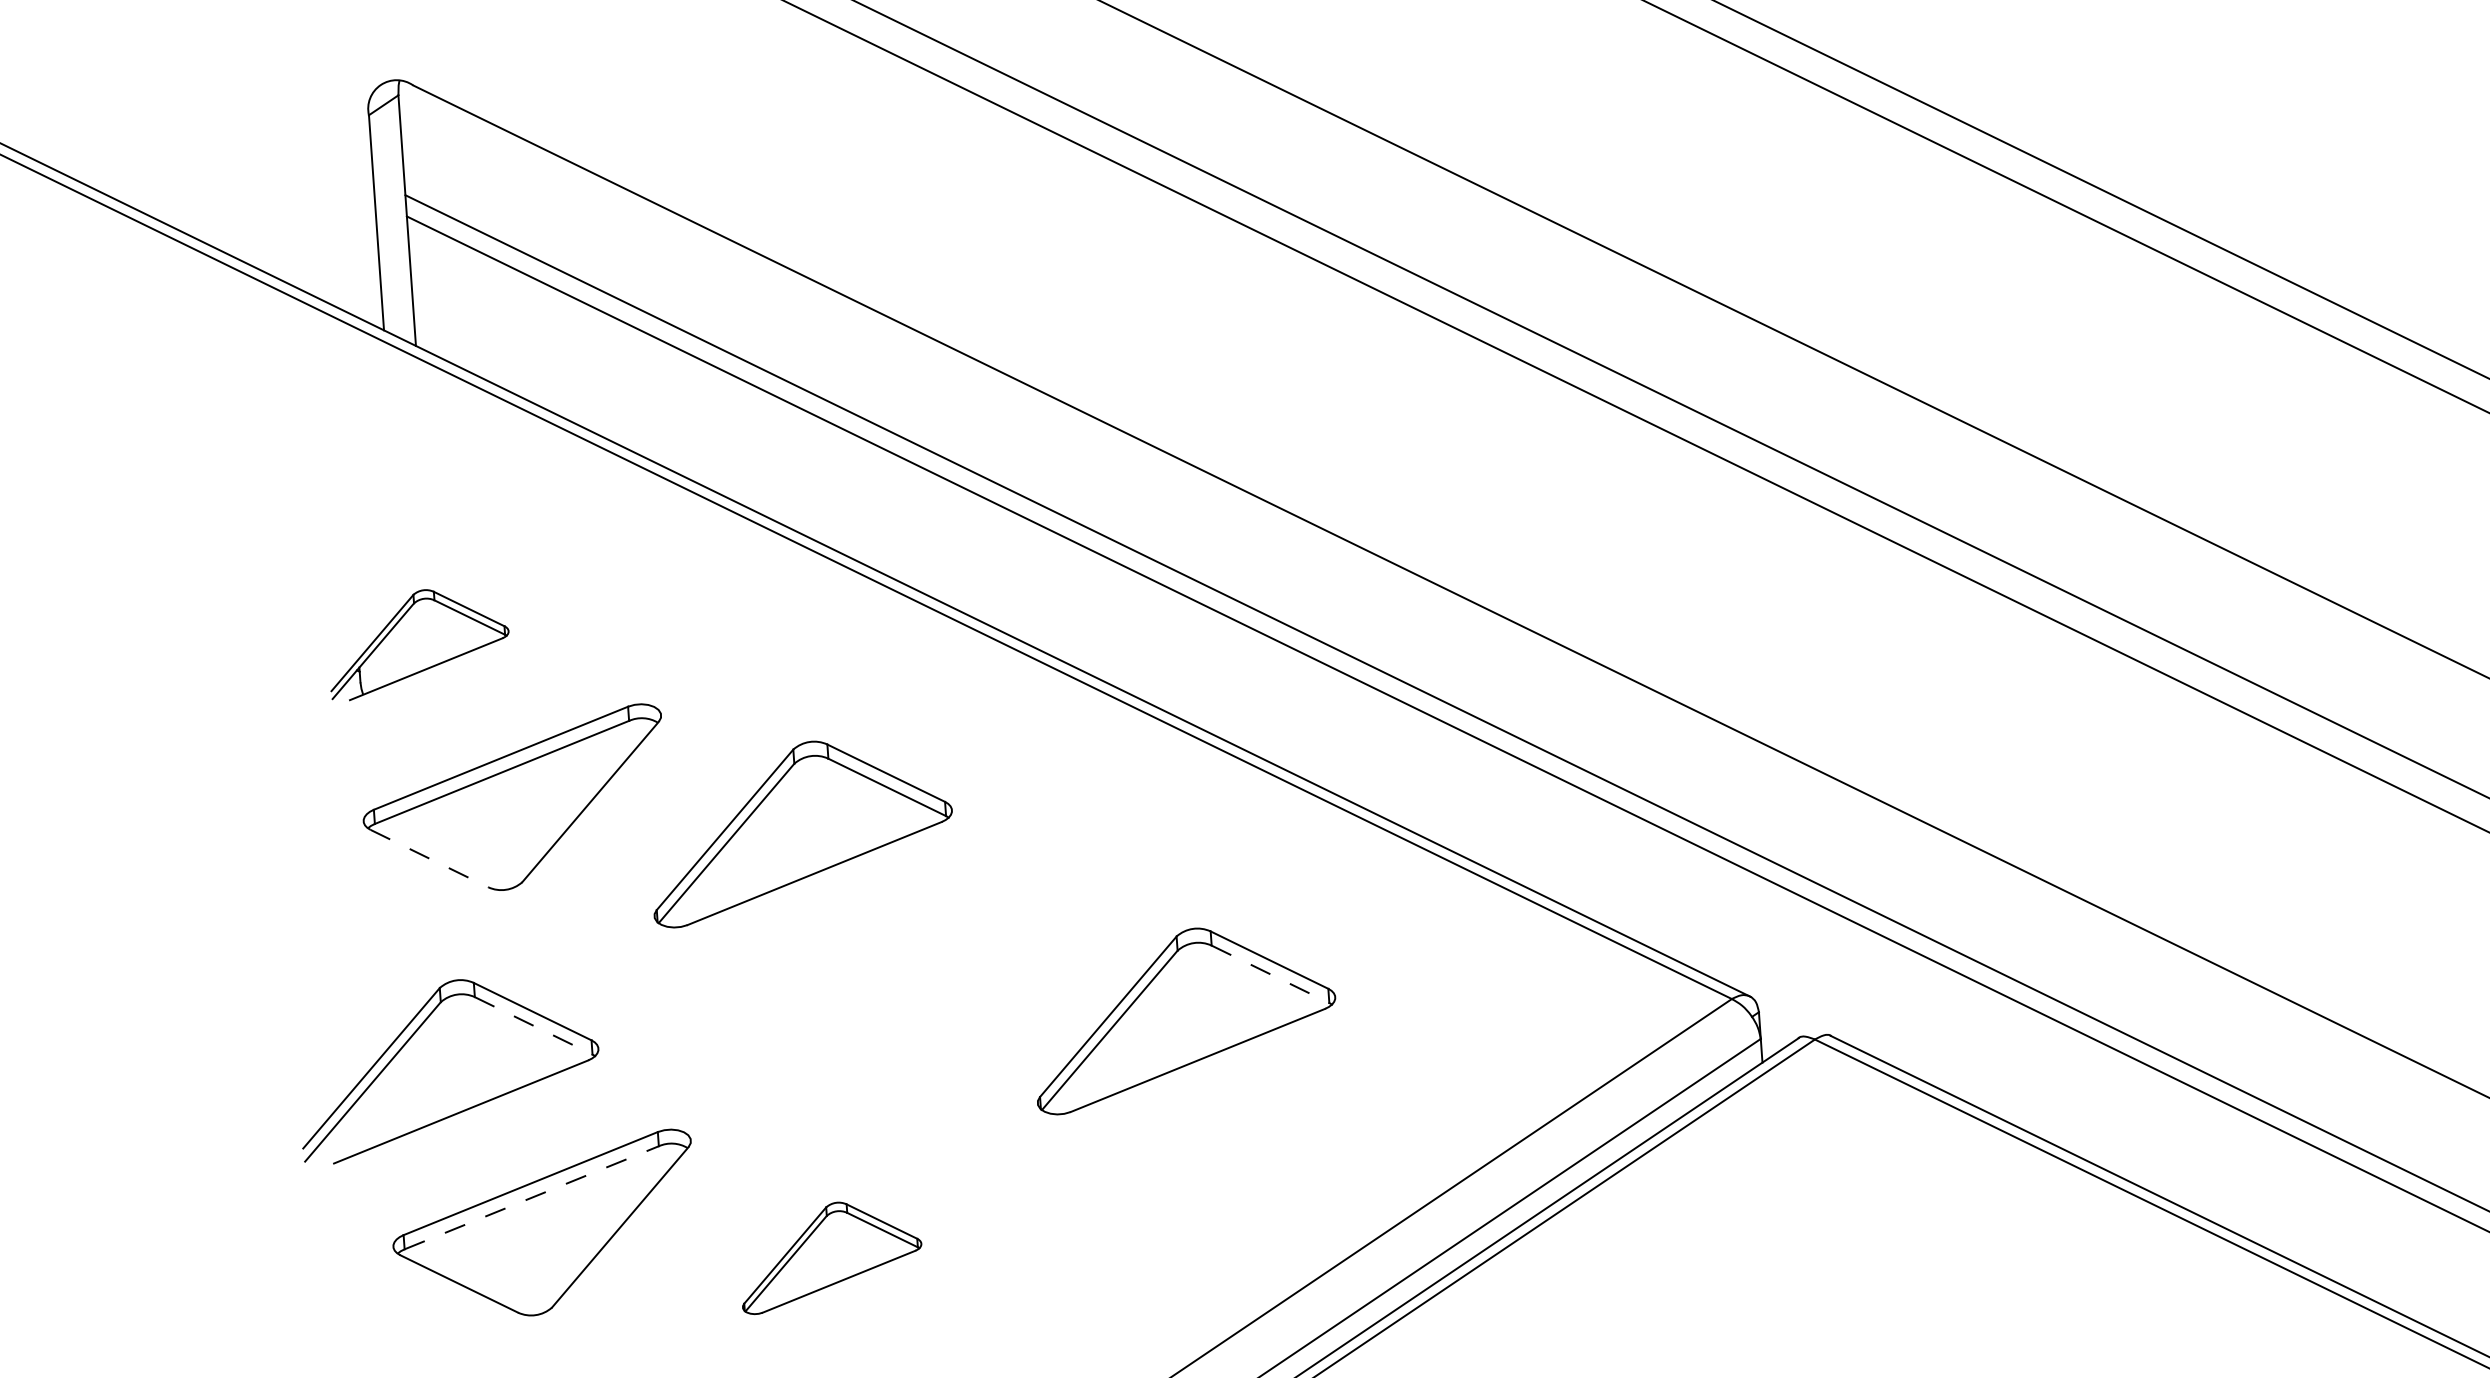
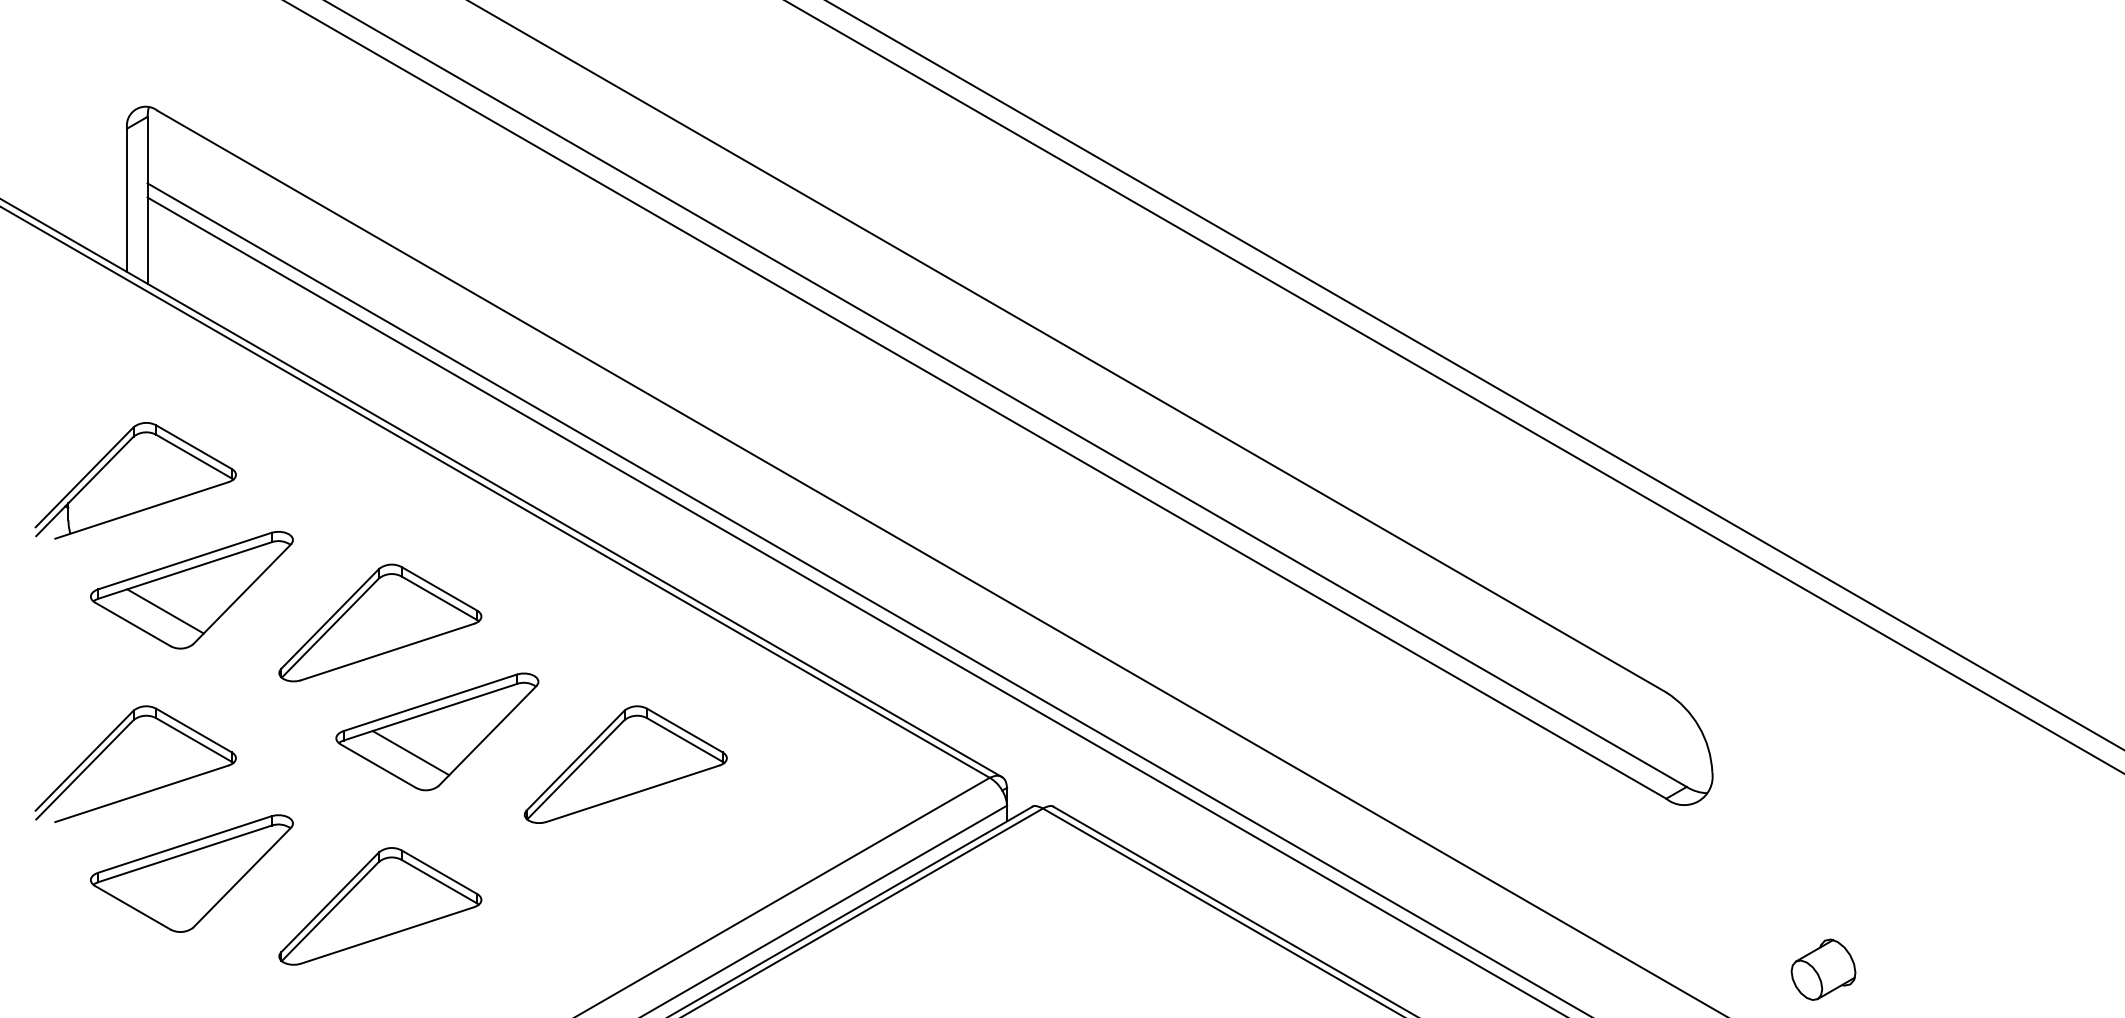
part: (418, 642) -> (135, 480), size x1.67
line: (477, 835) -> (165, 611), added
line: (429, 858) -> (132, 624), dashed -> solid
line: (1271, 974) -> (685, 740), dashed -> solid
part: (898, 987) -> (437, 731), added
line: (534, 1026) -> (194, 740), dashed -> solid
line: (532, 1197) -> (185, 853), dashed -> solid
part: (830, 1256) -> (380, 906), size x1.67

